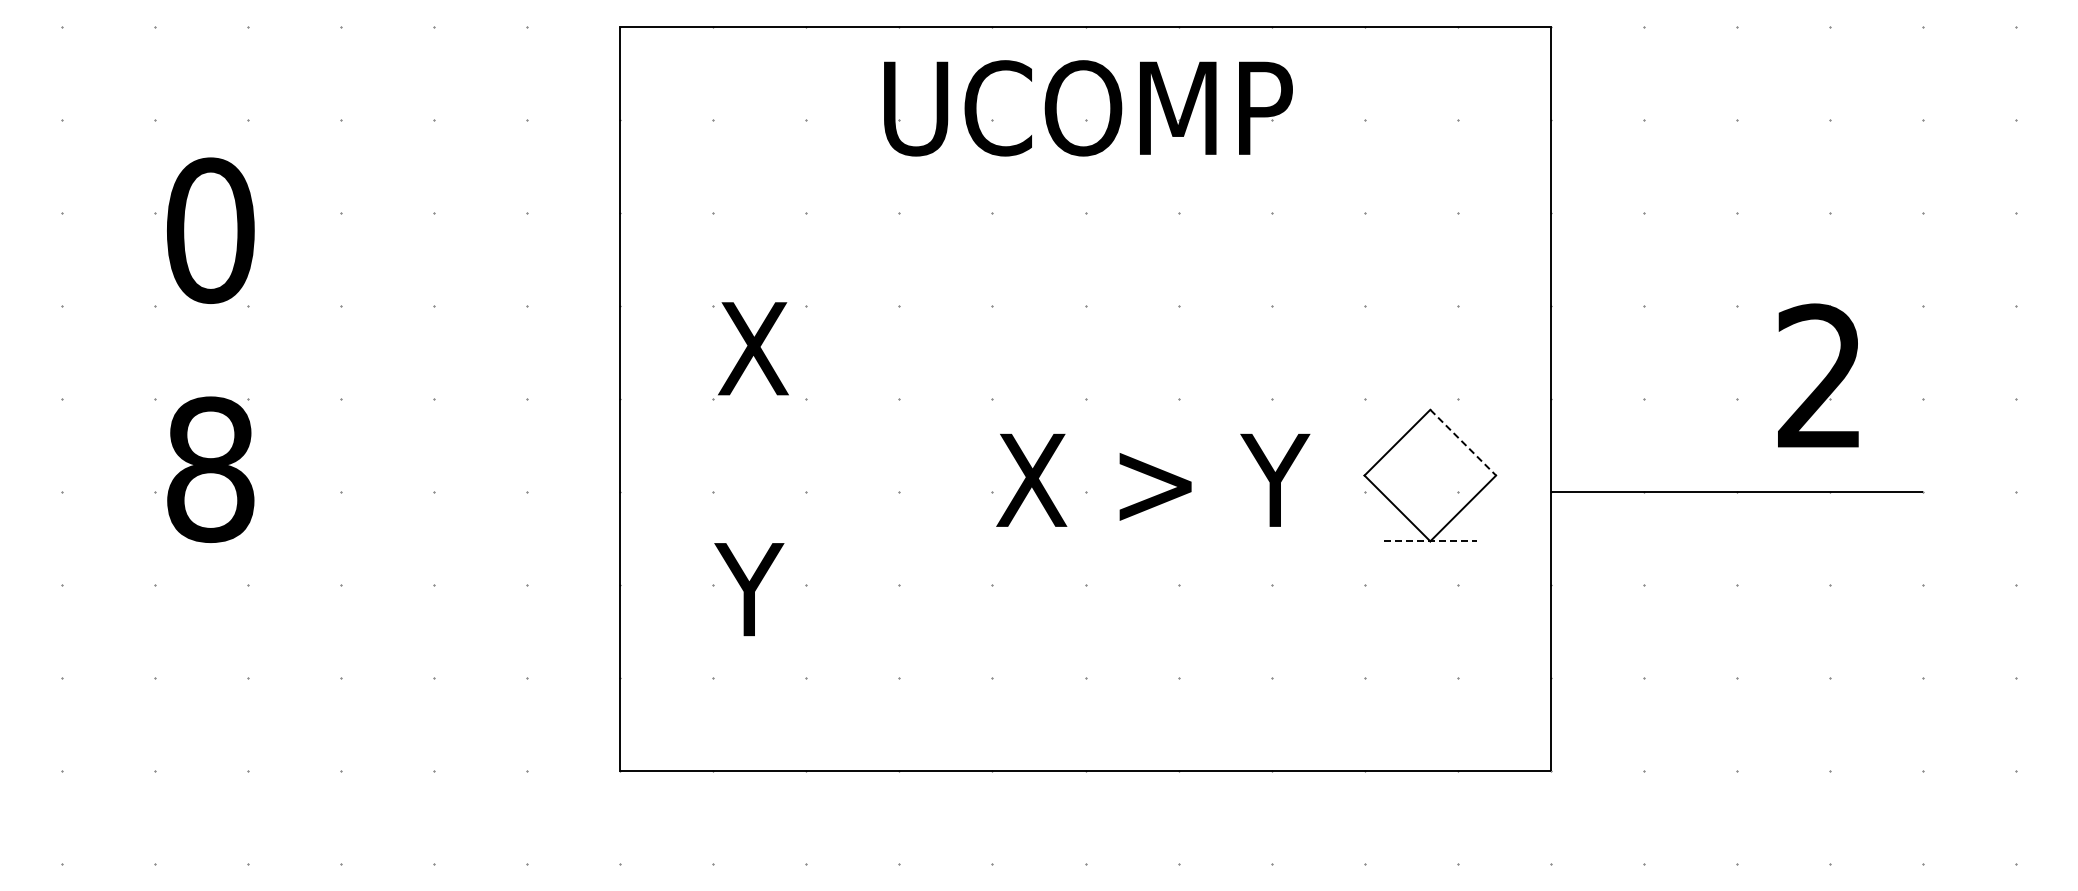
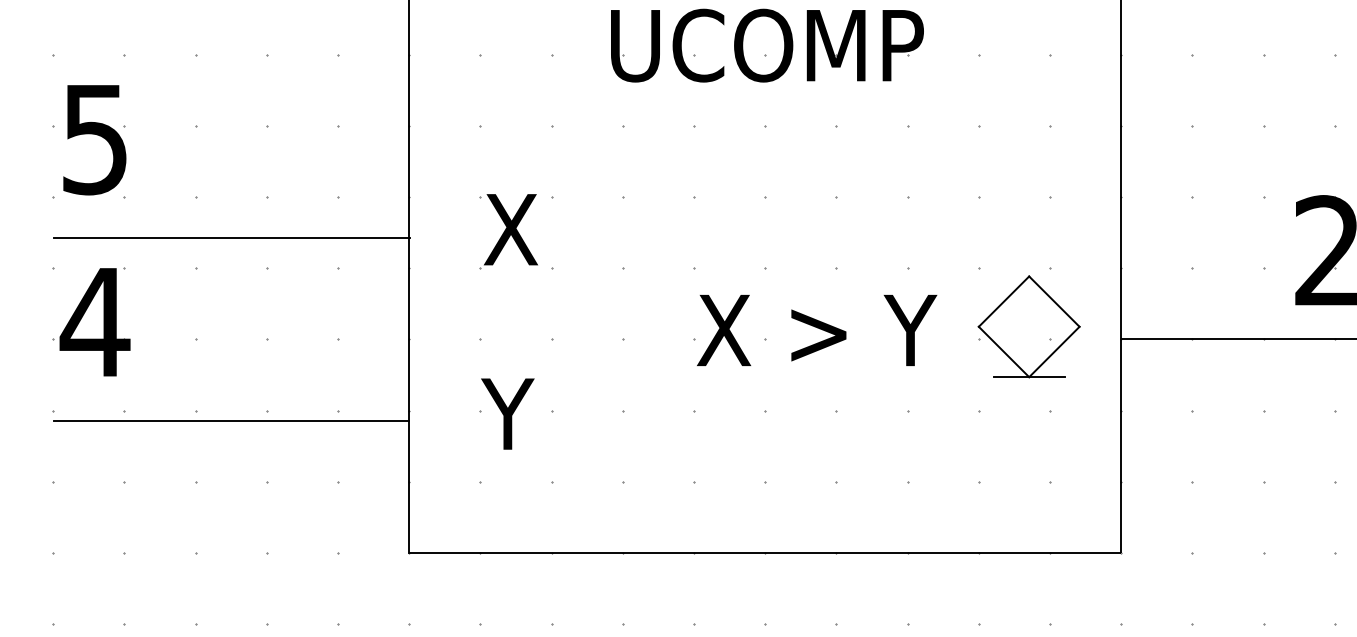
text: (210, 230) -> (95, 139), 0 -> 5
line: (388, 358) -> (231, 237), added
line: (1463, 442) -> (1054, 301), dashed -> solid
text: (209, 469) -> (94, 322), 8 -> 4
line: (1430, 541) -> (1029, 377), dashed -> solid
line: (388, 598) -> (231, 420), added

